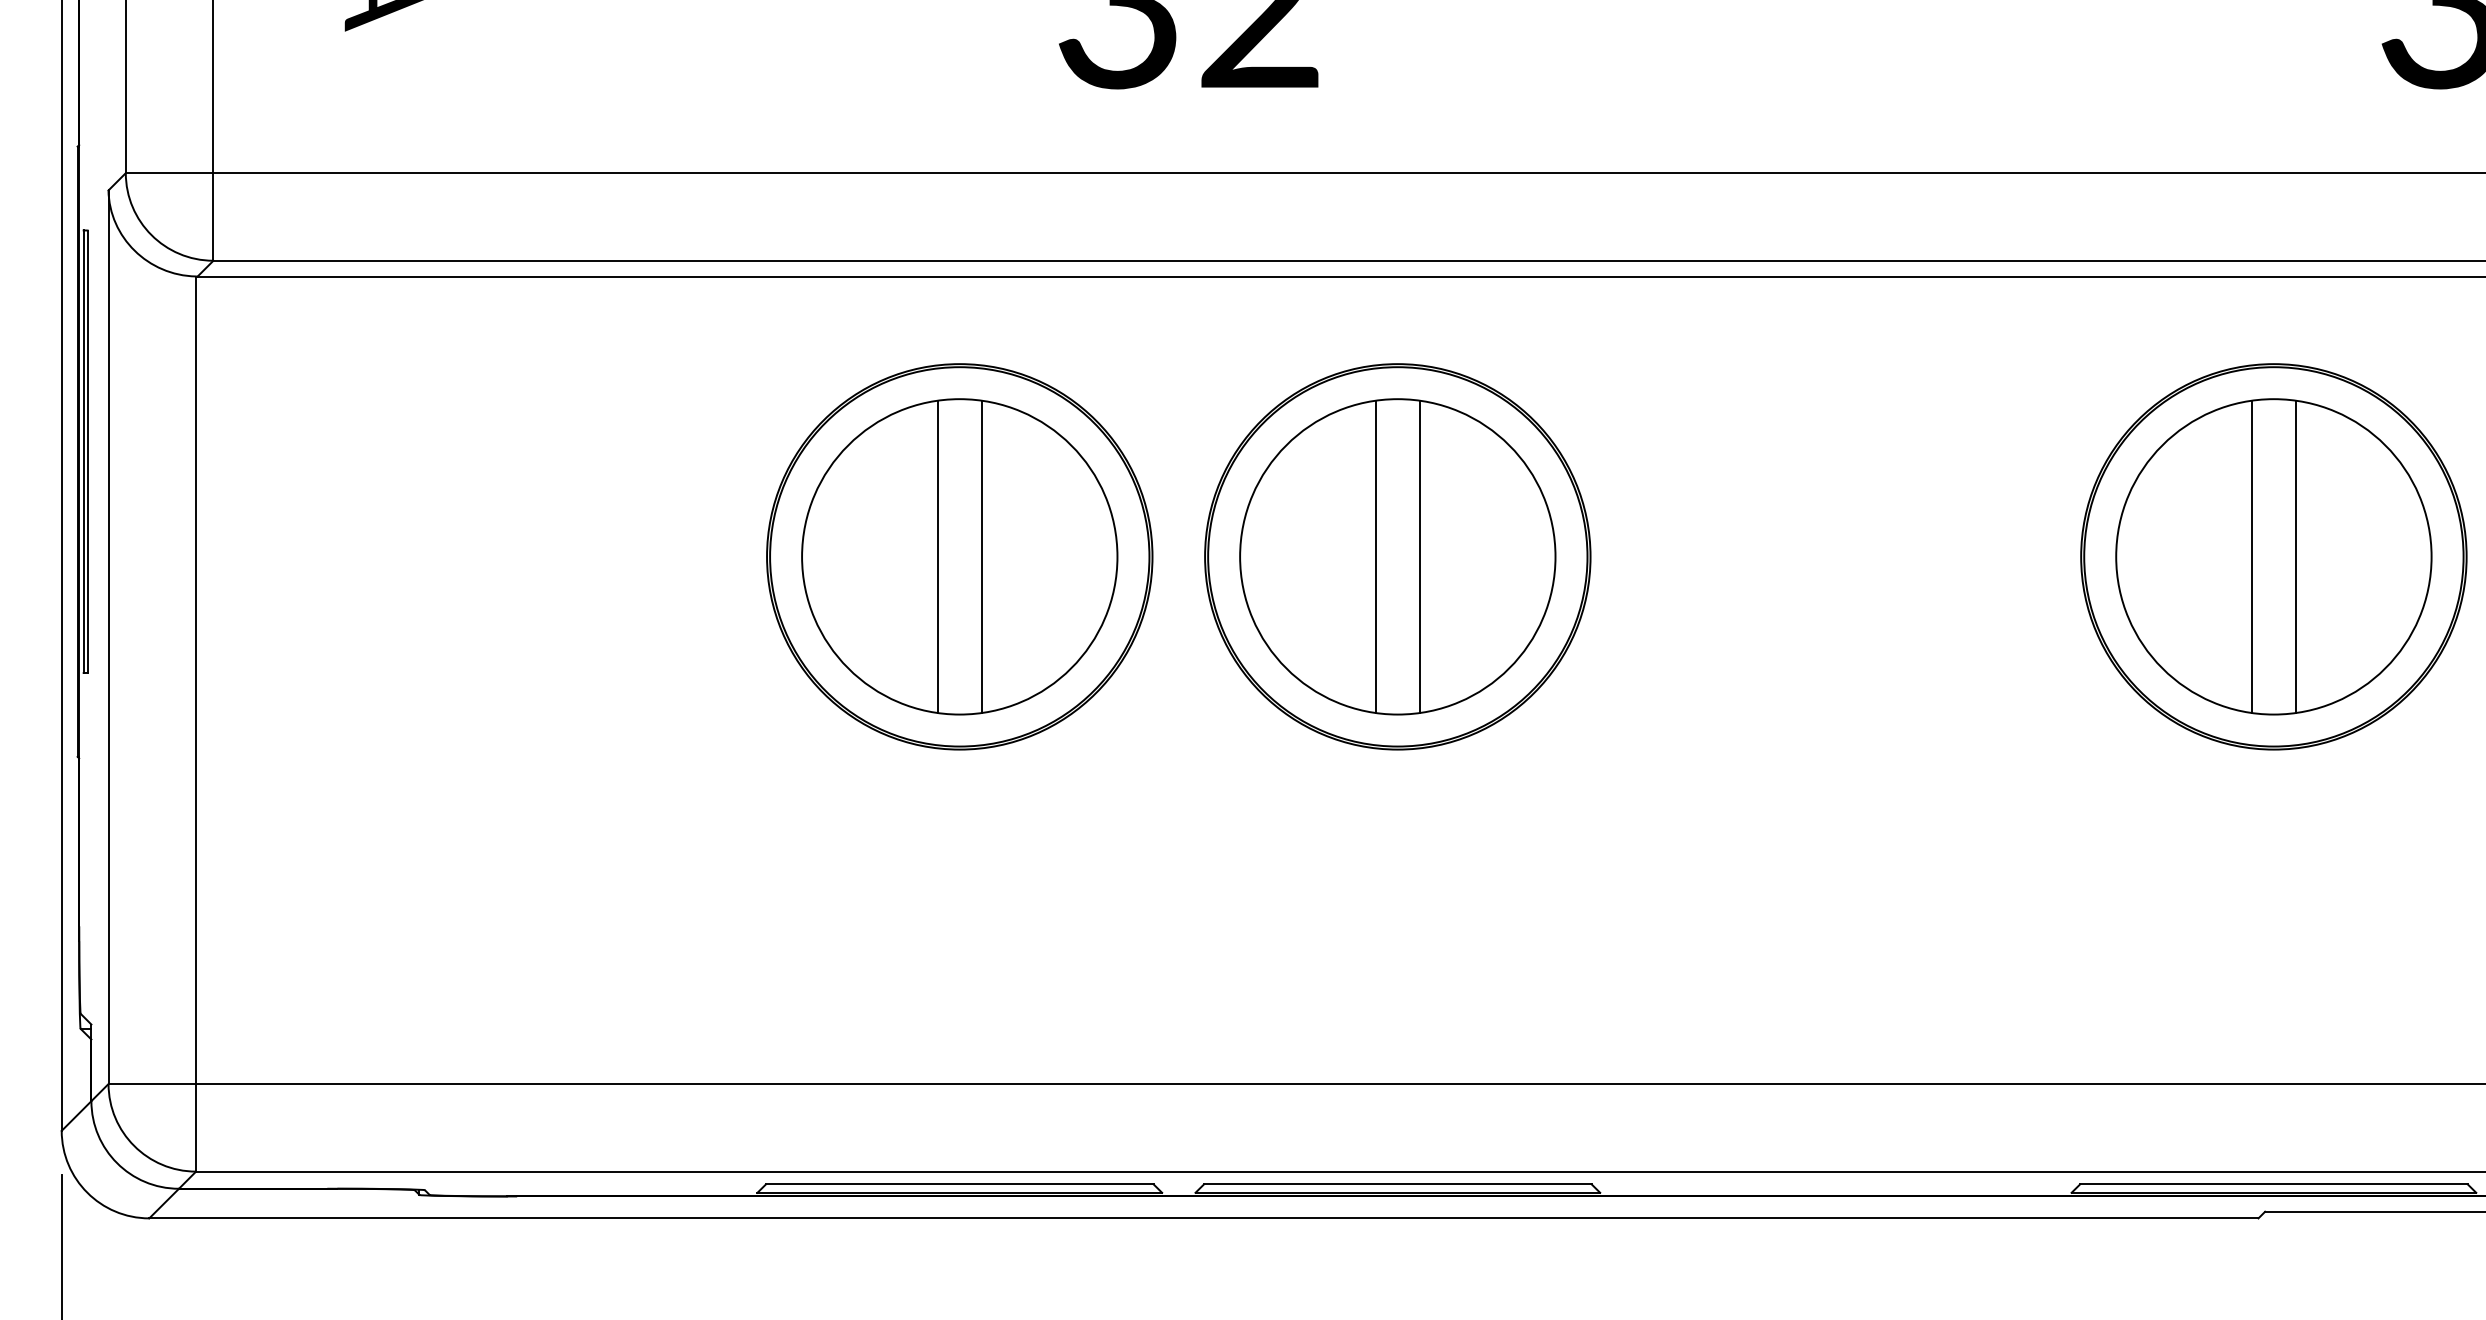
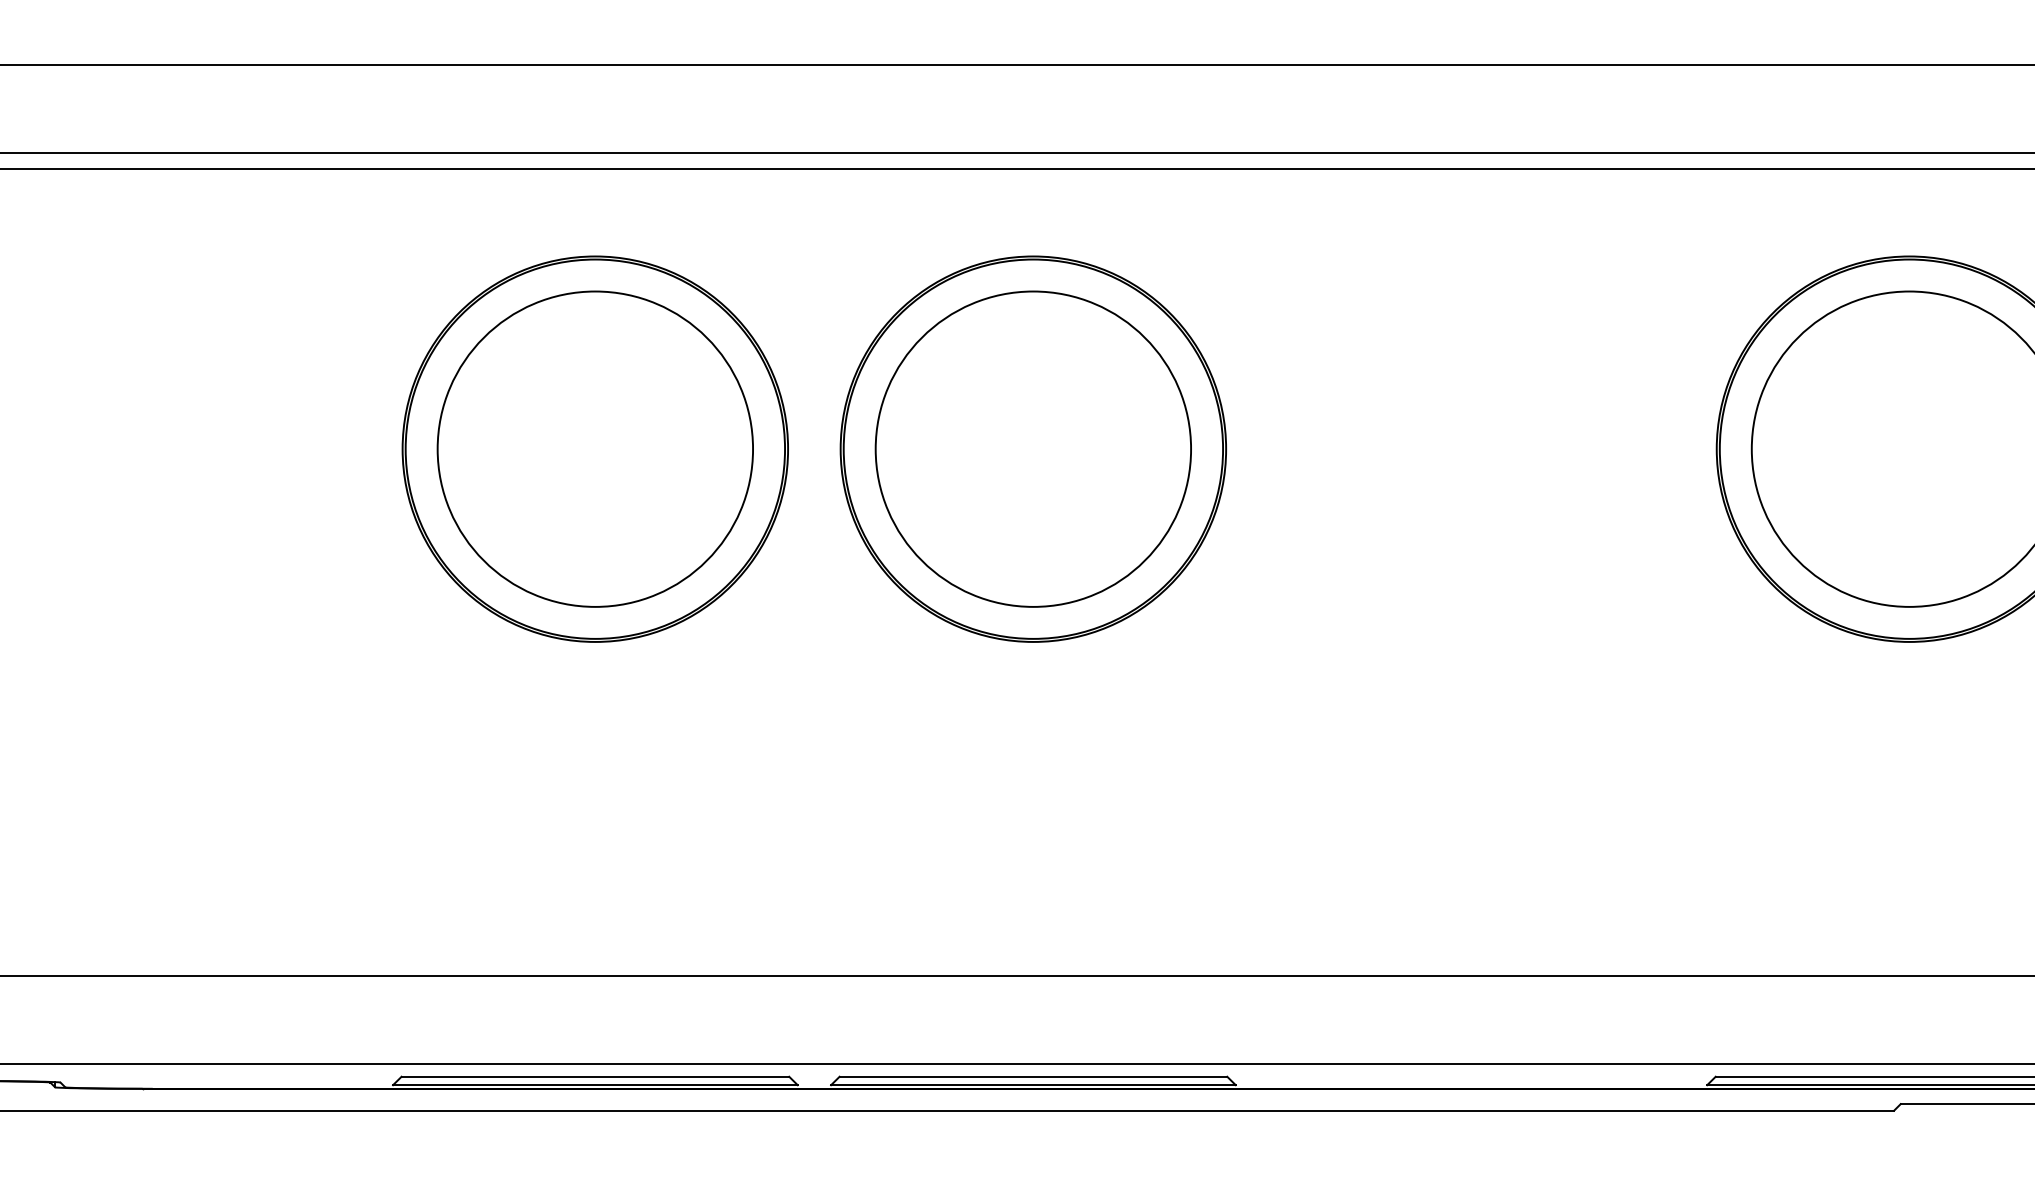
line: (937, 556) -> (573, 448), removed
line: (981, 556) -> (617, 448), removed
line: (1375, 556) -> (1011, 448), removed
line: (1419, 556) -> (1055, 448), removed
line: (2252, 556) -> (1888, 448), removed
line: (2295, 556) -> (1931, 448), removed

